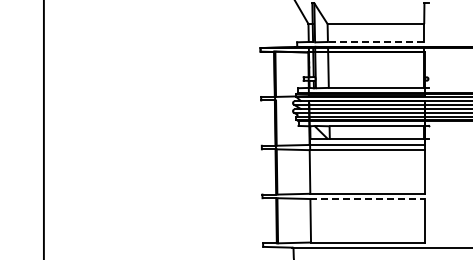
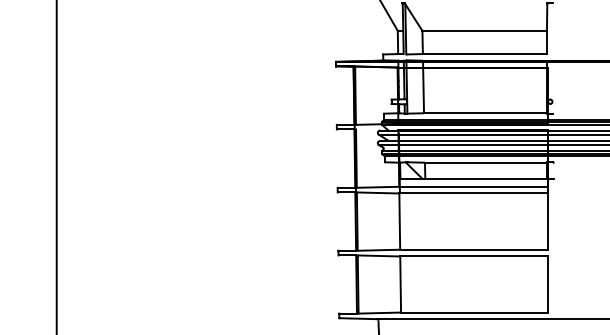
line: (375, 42) -> (484, 54), dashed -> solid
line: (368, 199) -> (475, 257), dashed -> solid

